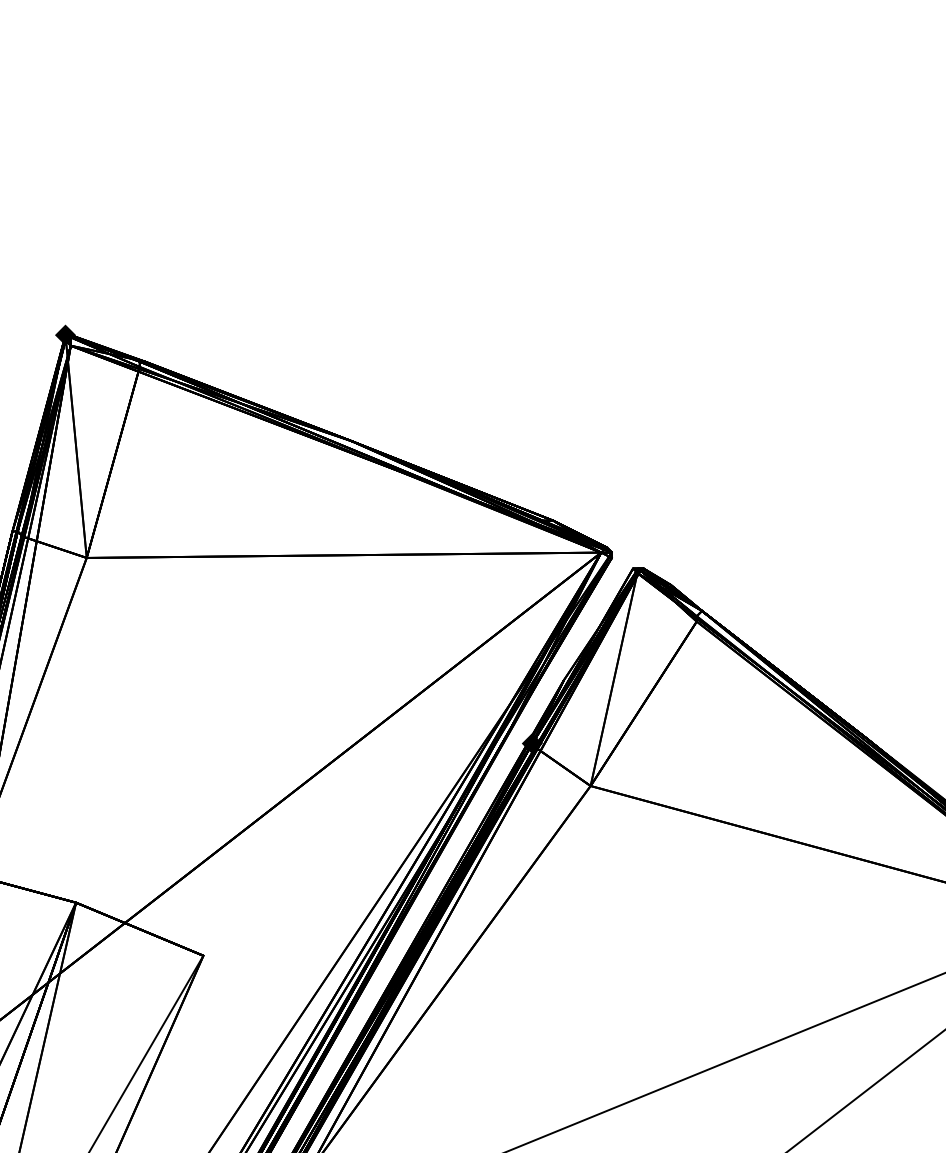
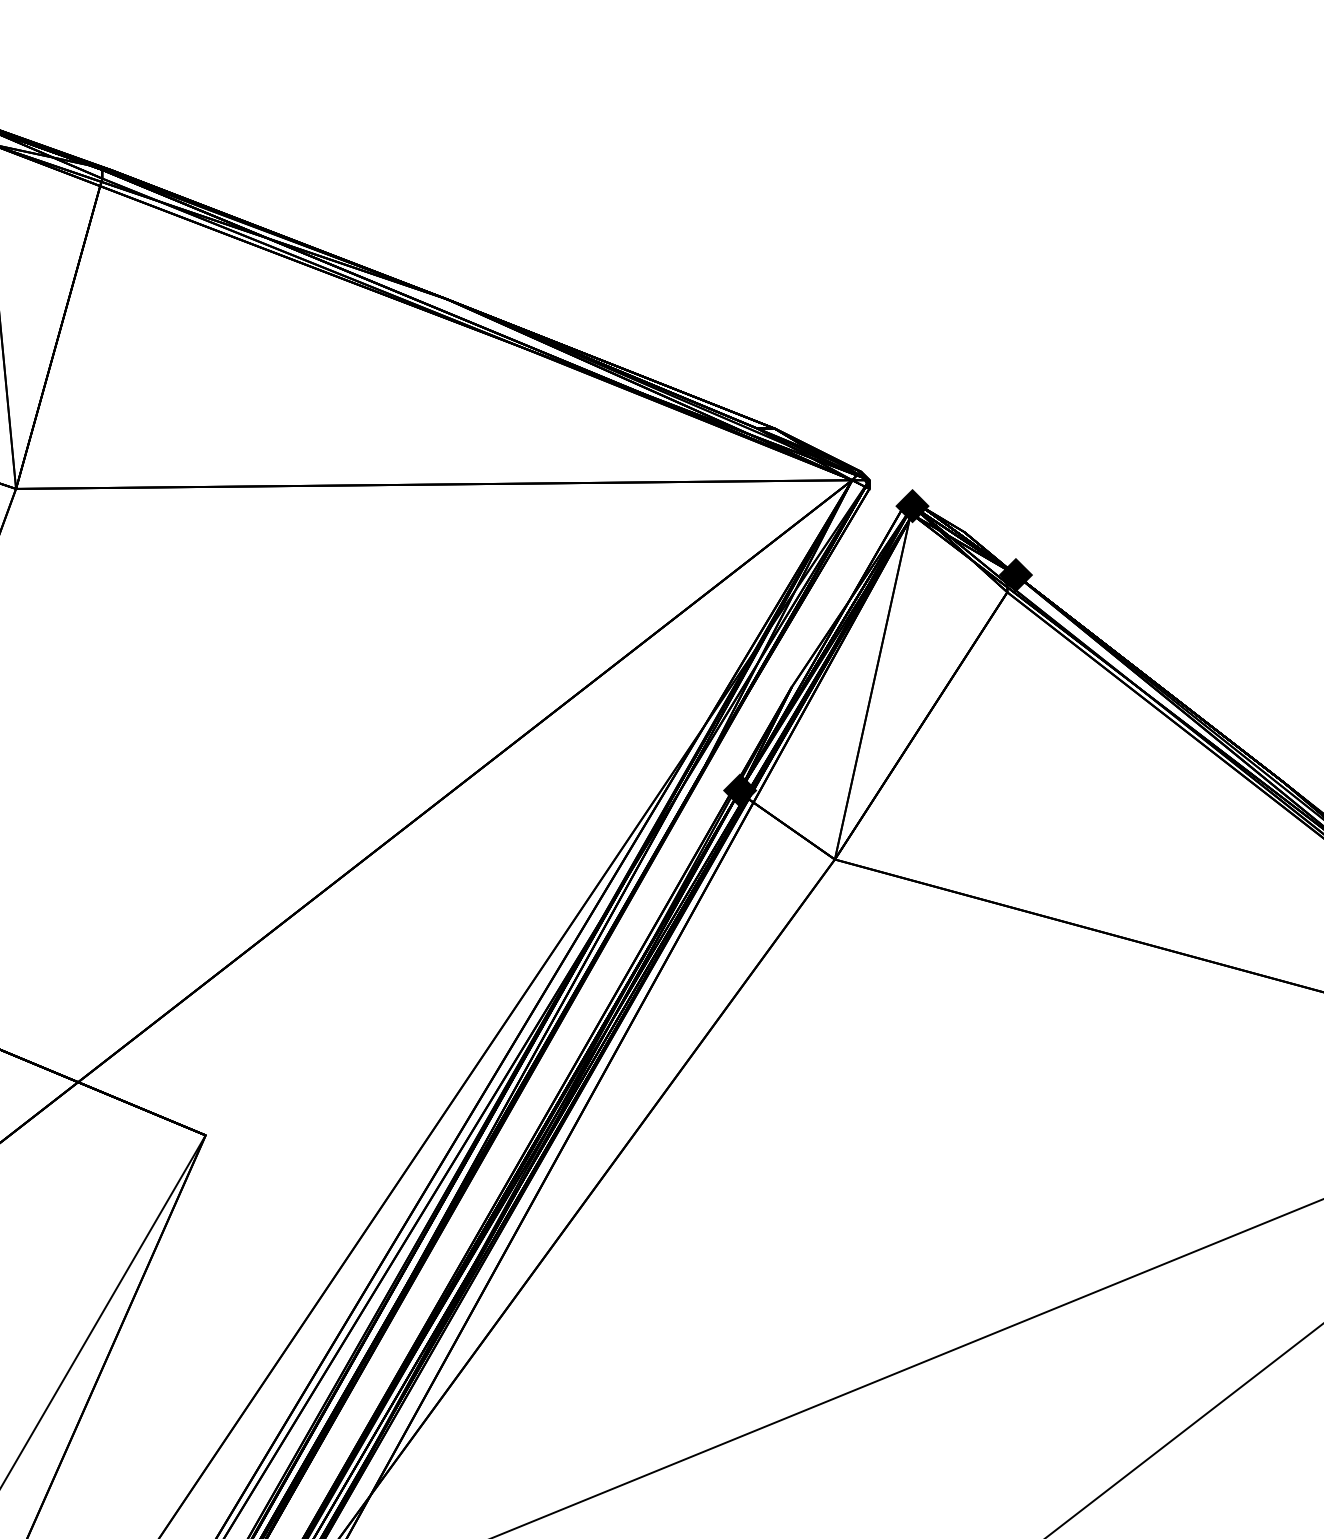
fill: (637, 568) -> (911, 506), added
fill: (701, 610) -> (1015, 574), added

